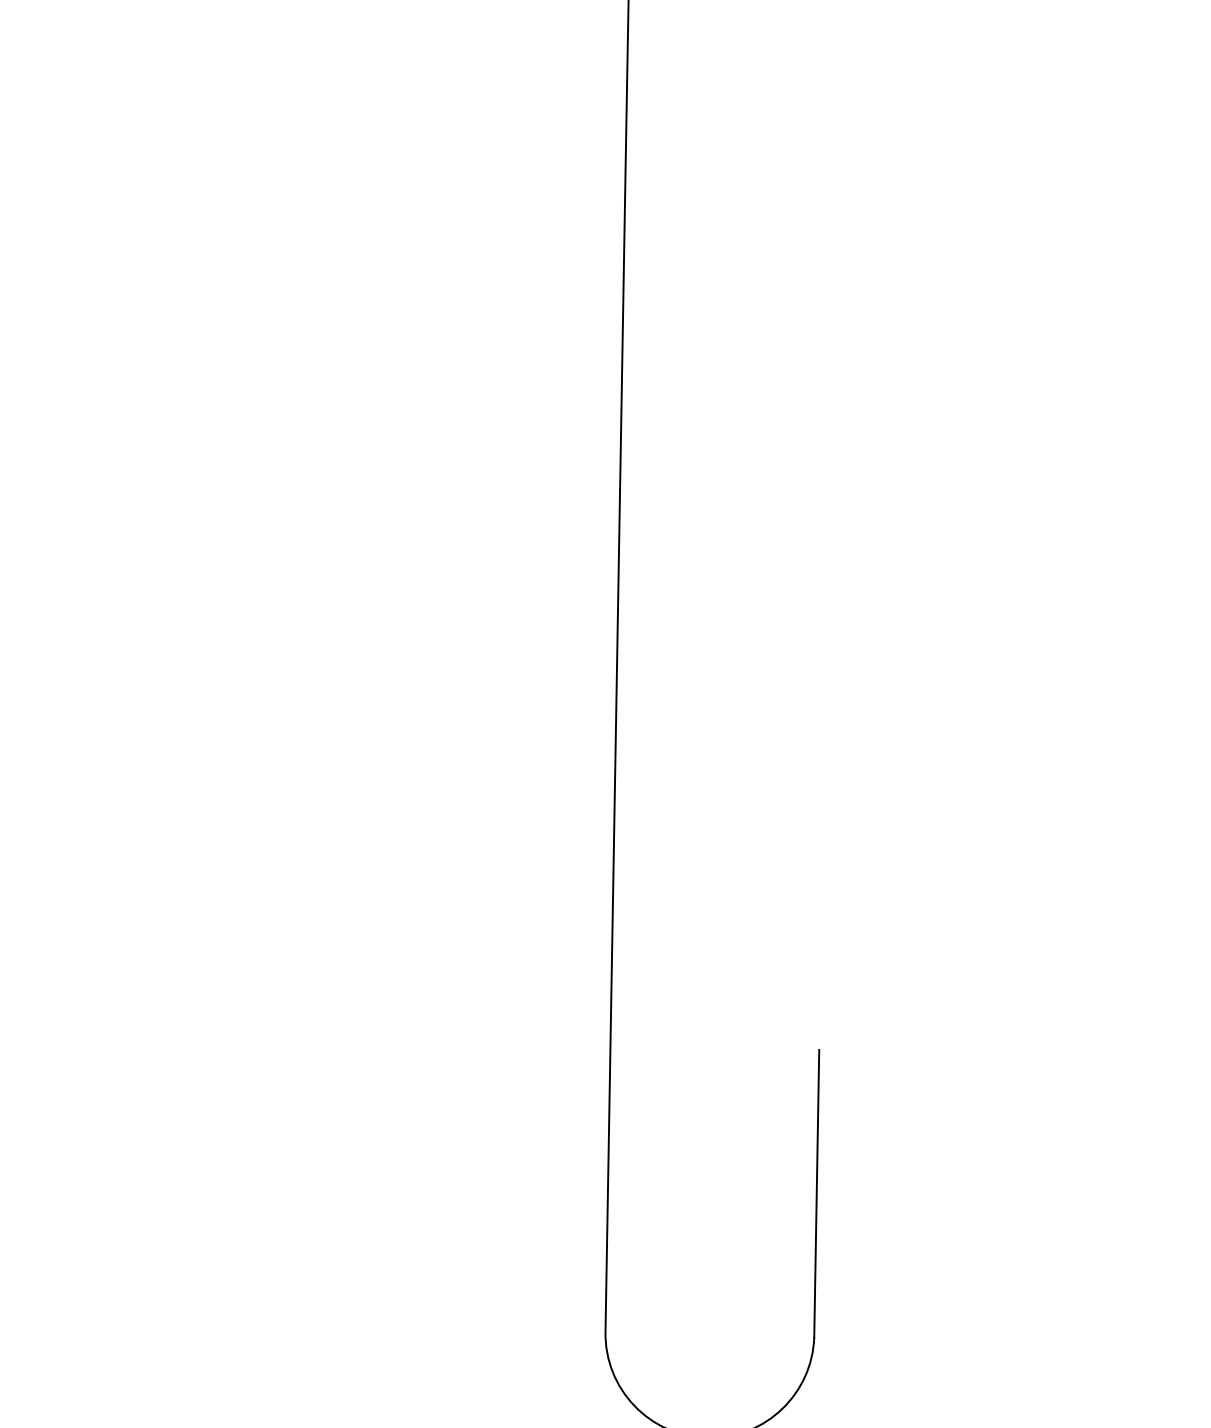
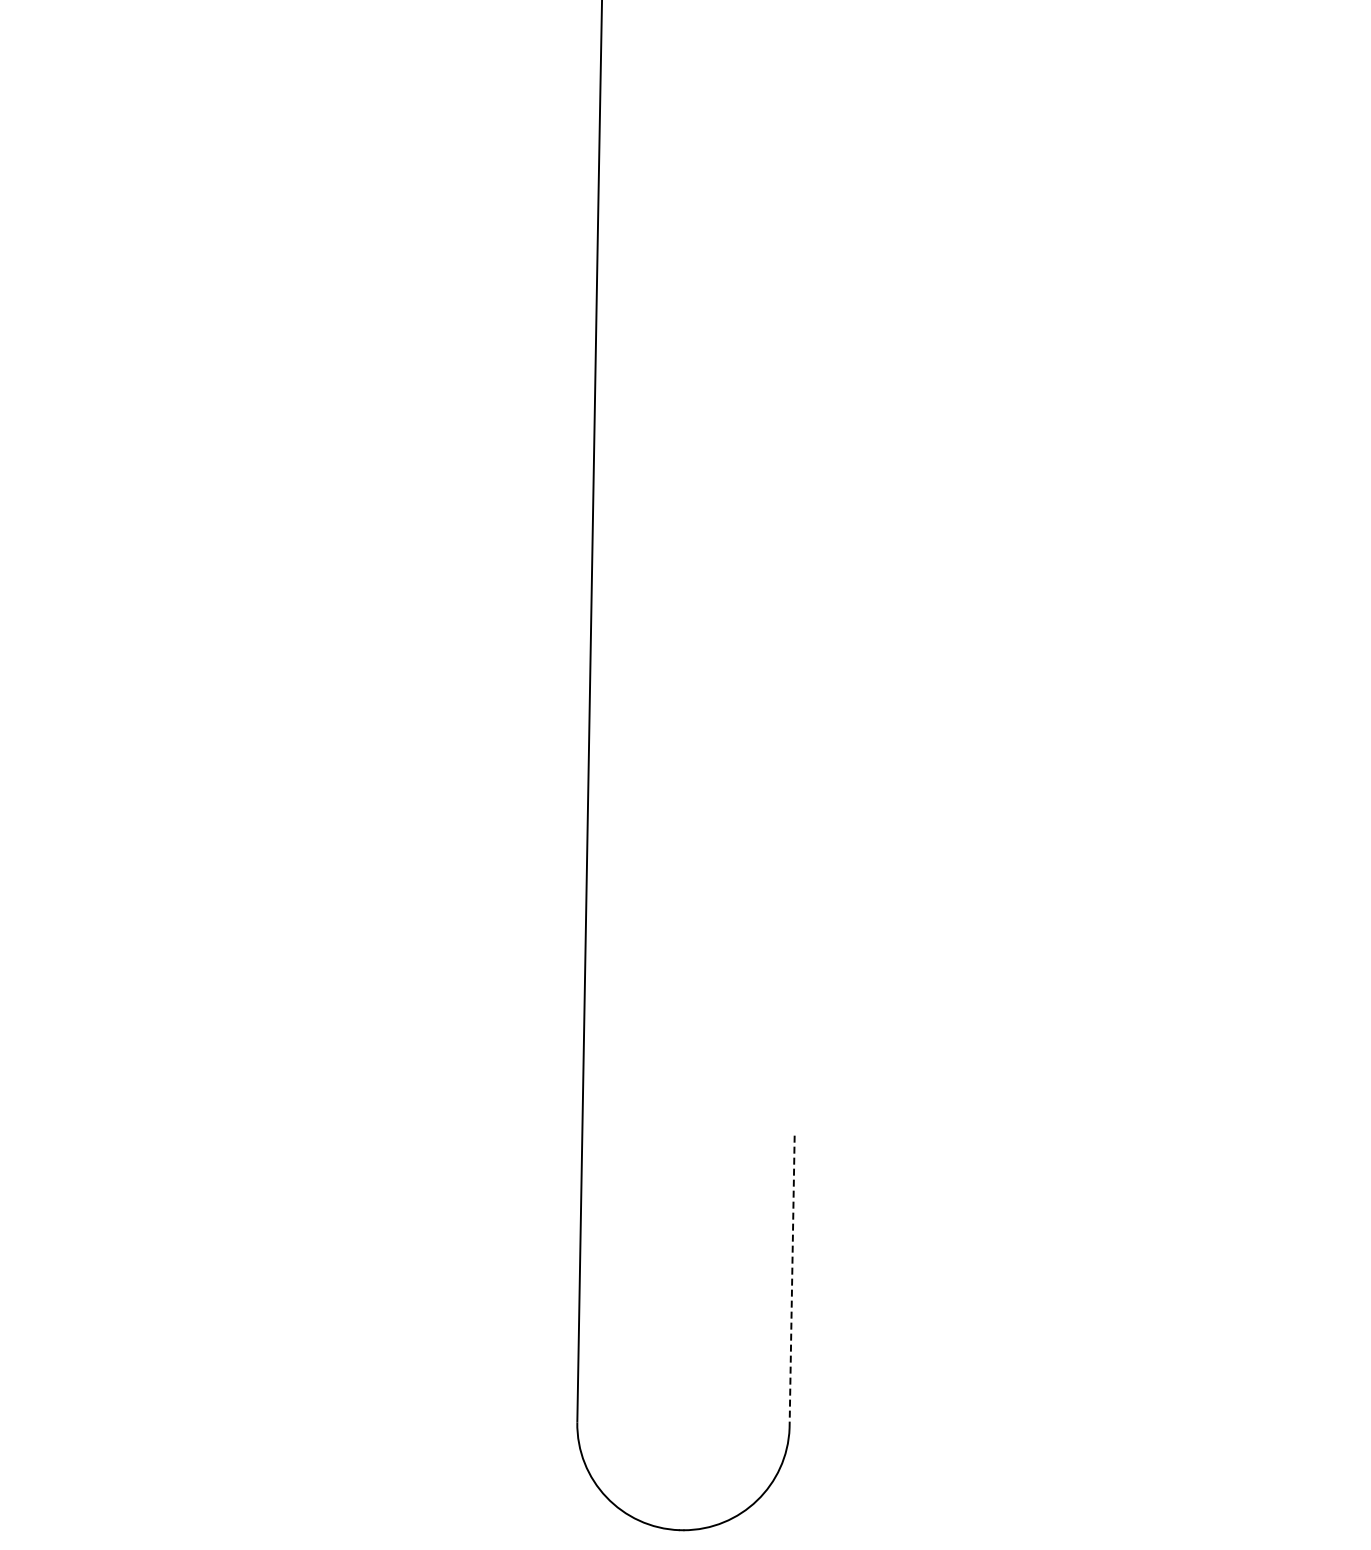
line: (817, 1194) -> (792, 1282), solid -> dashed

